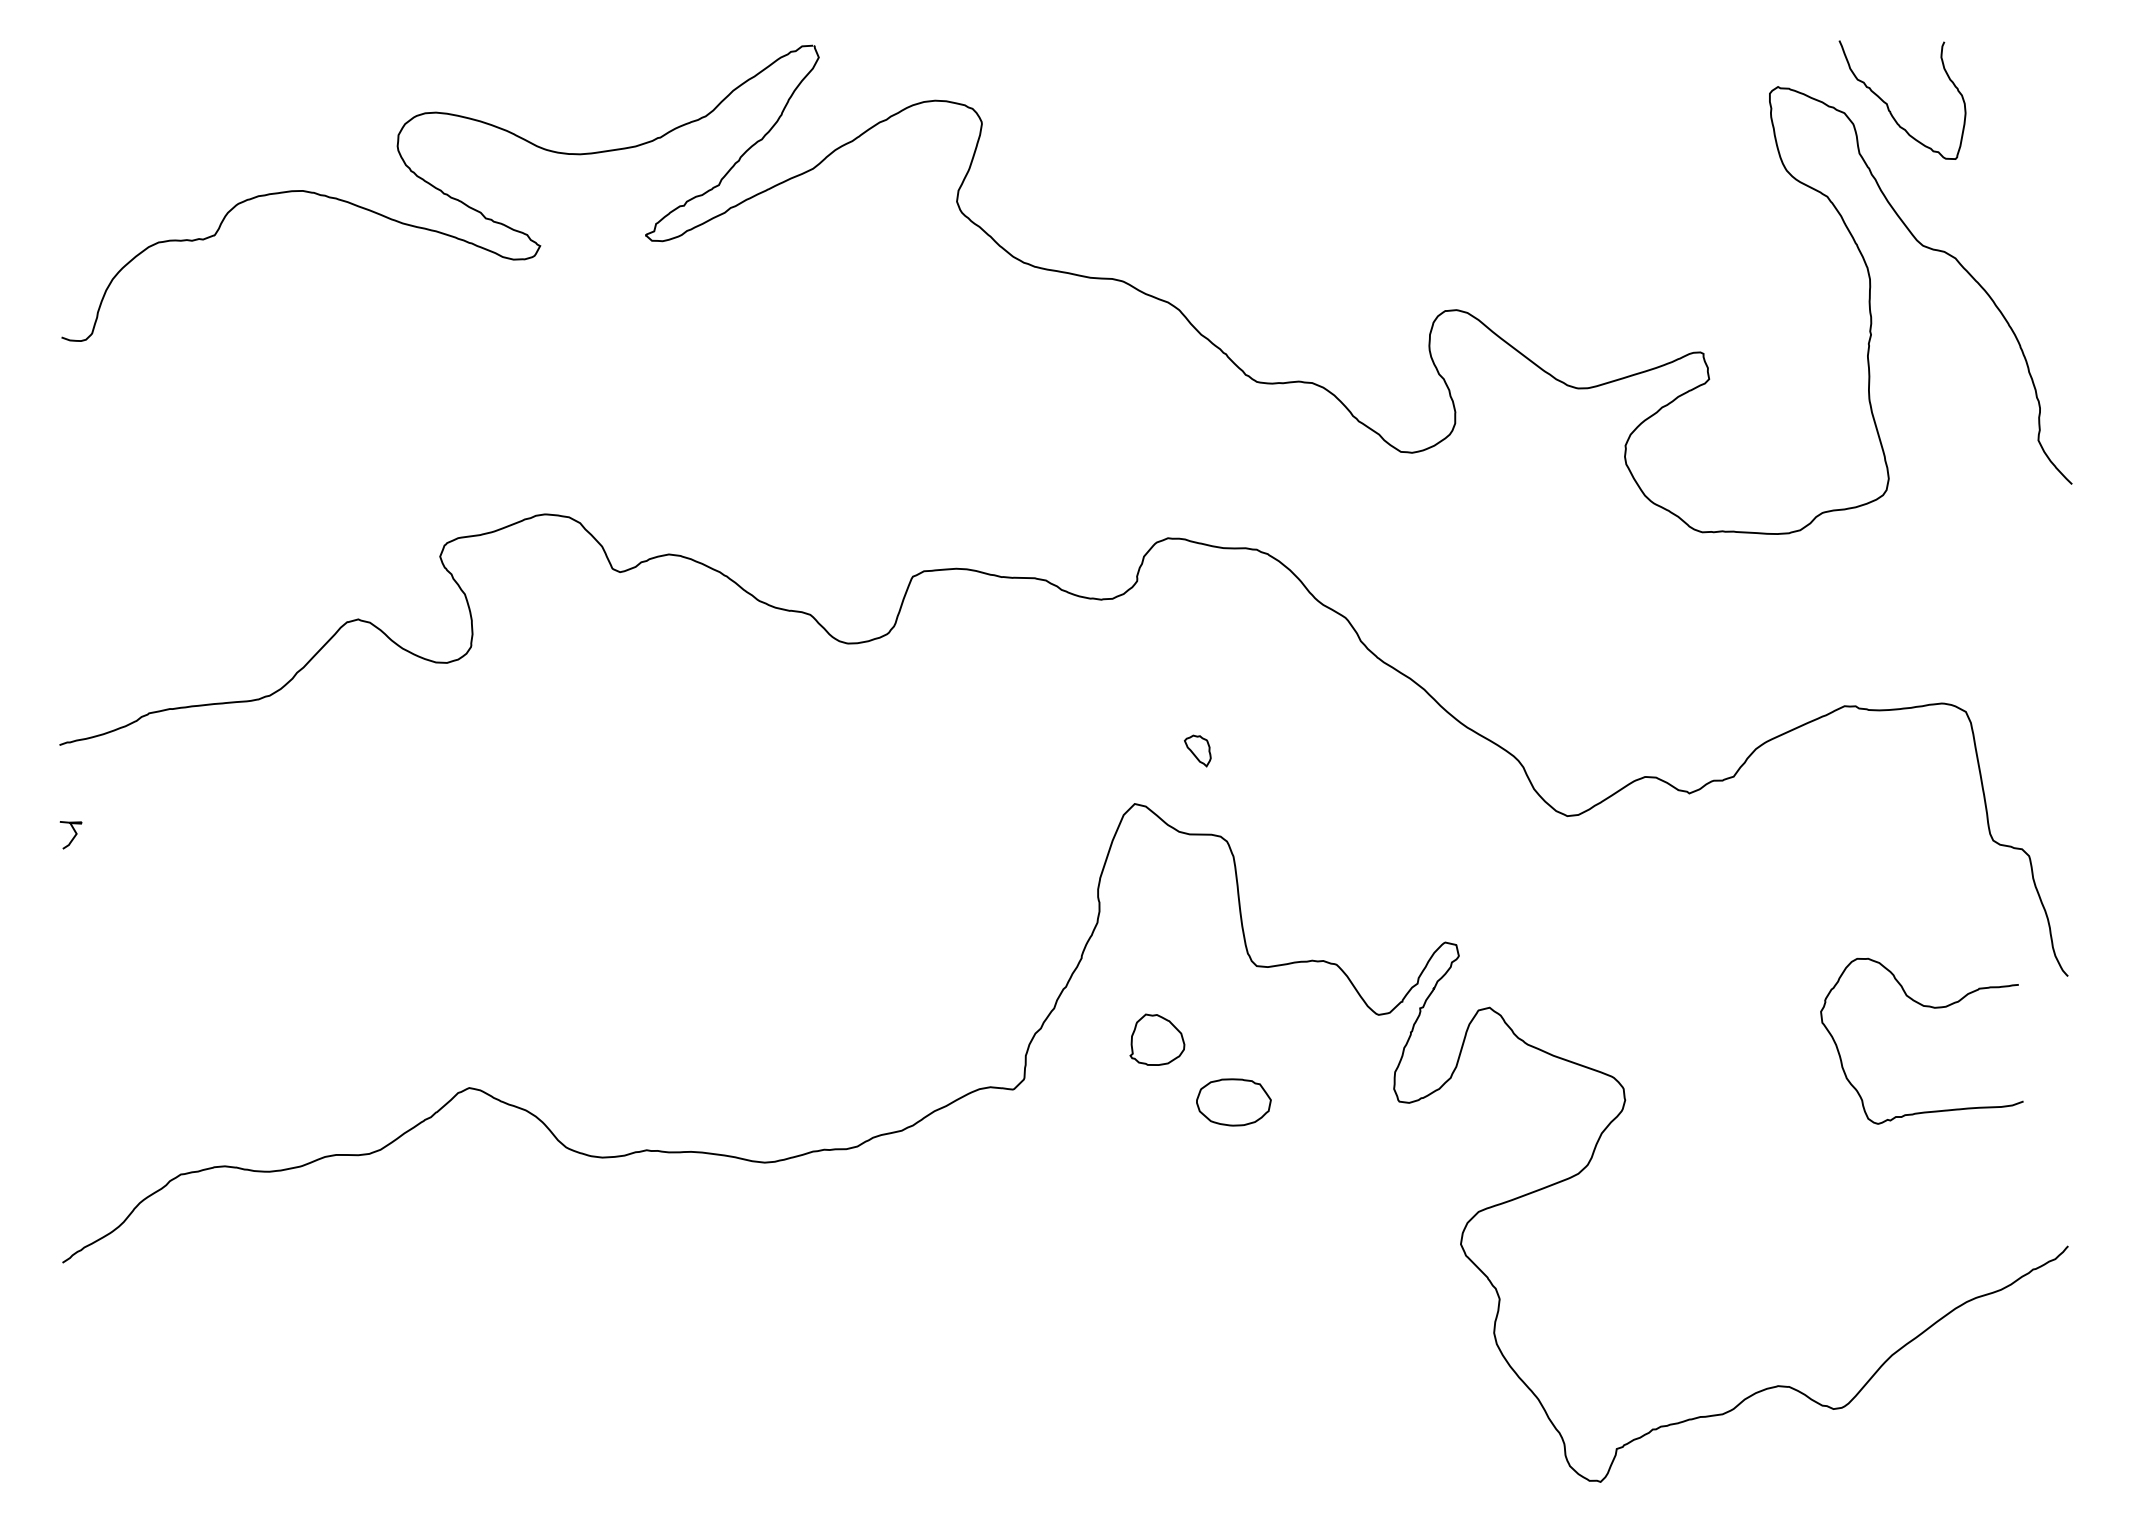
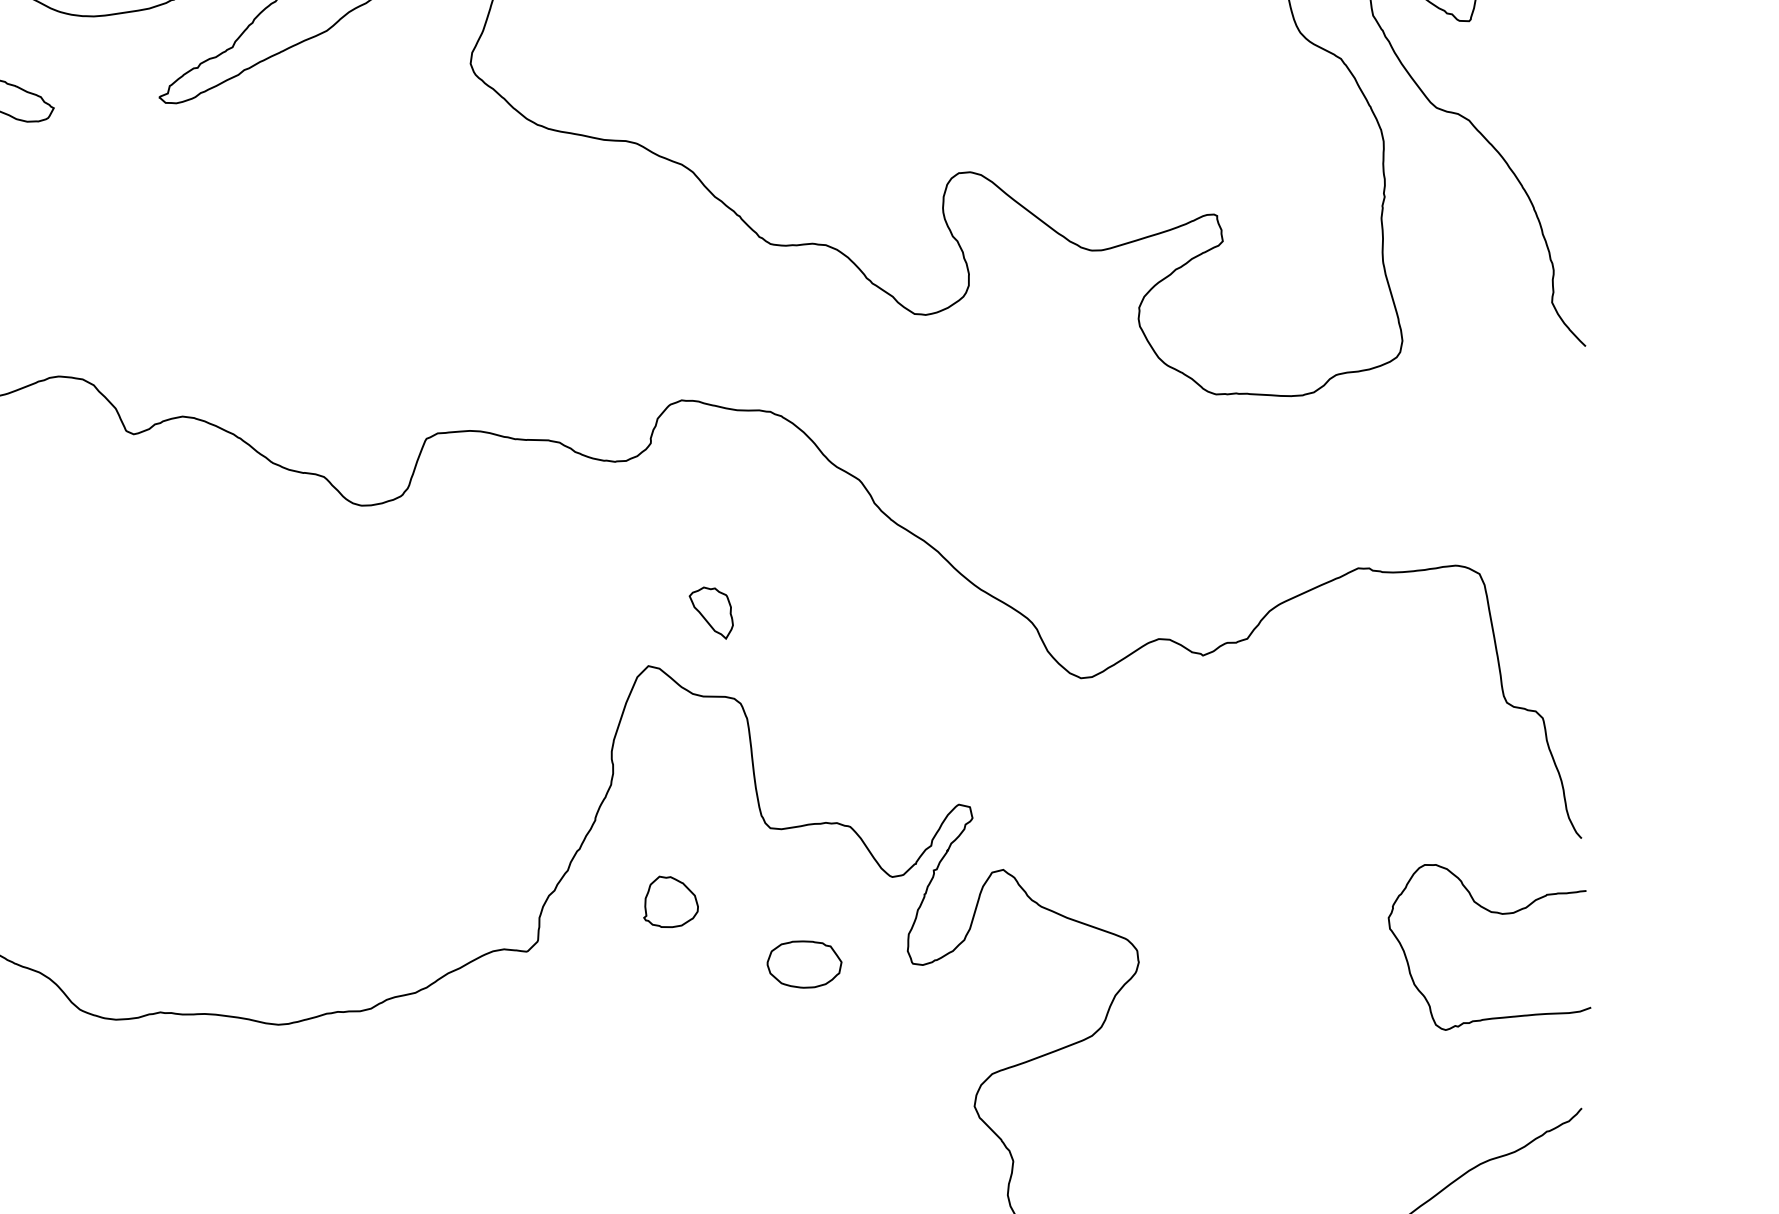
part: (1197, 750) -> (711, 612), size x1.67
curve: (1926, 1007) -> (1494, 913), moved
part: (1233, 1102) -> (804, 964), moved

